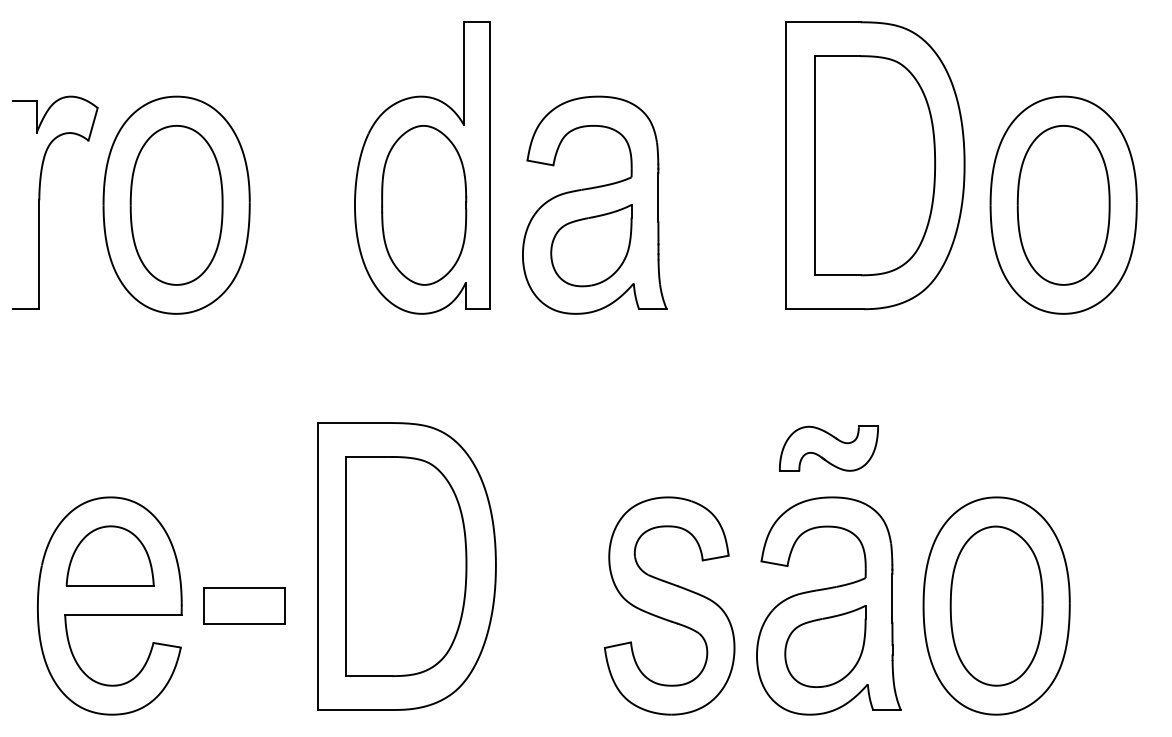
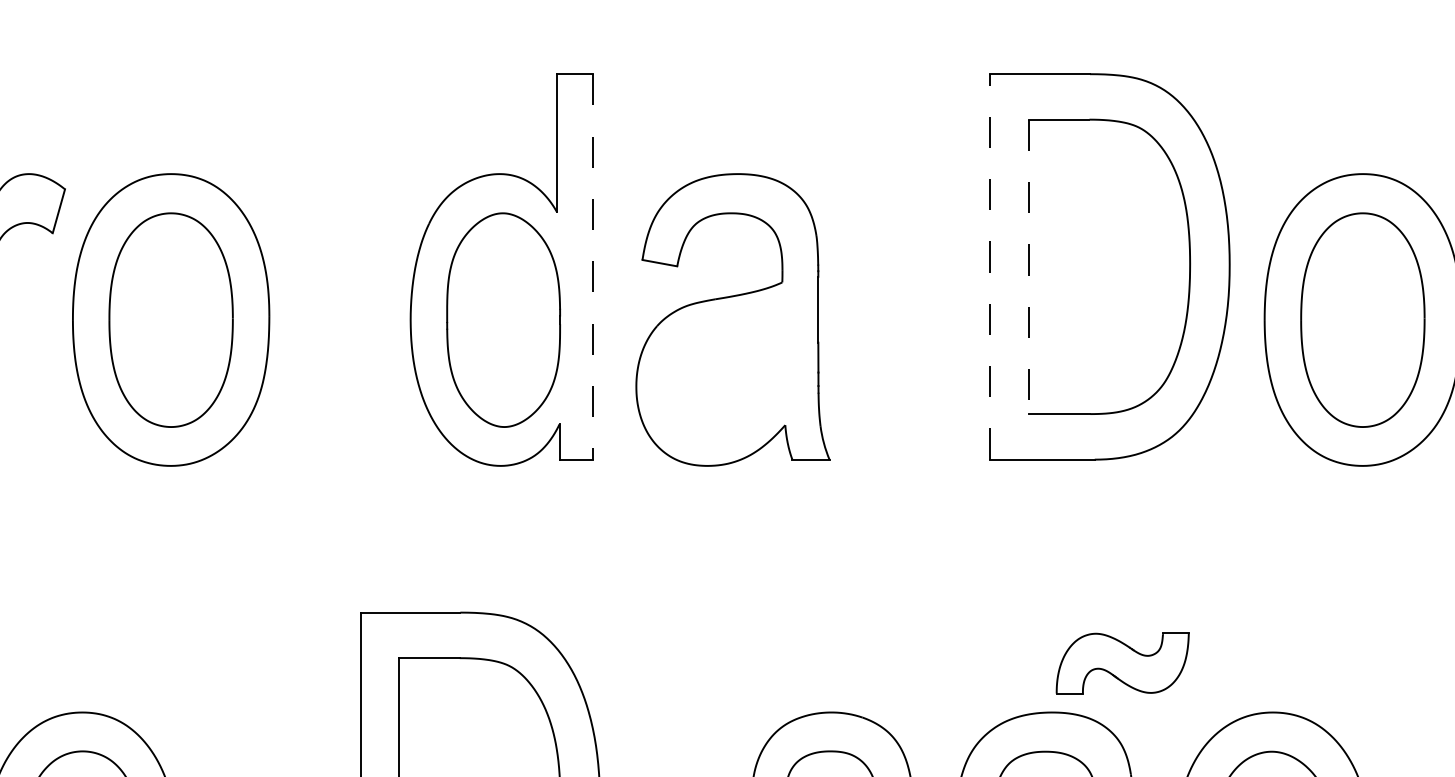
line: (786, 165) -> (990, 266), solid -> dashed
line: (814, 165) -> (1028, 266), solid -> dashed
line: (490, 166) -> (592, 267), solid -> dashed
part: (591, 245) -> (728, 374), removed
part: (828, 448) -> (1122, 662), moved

